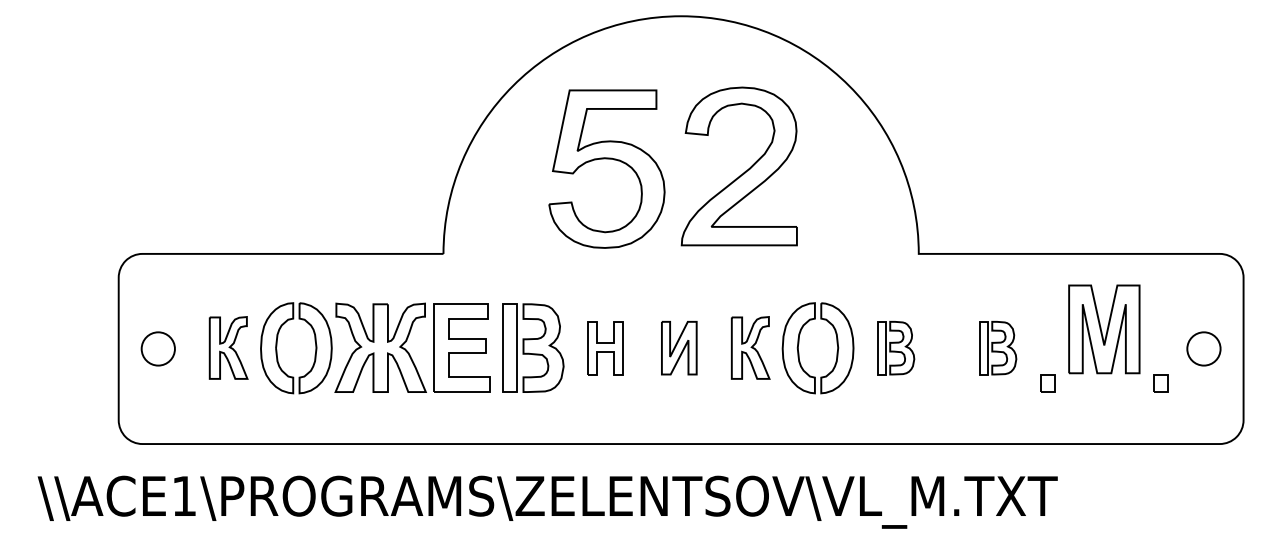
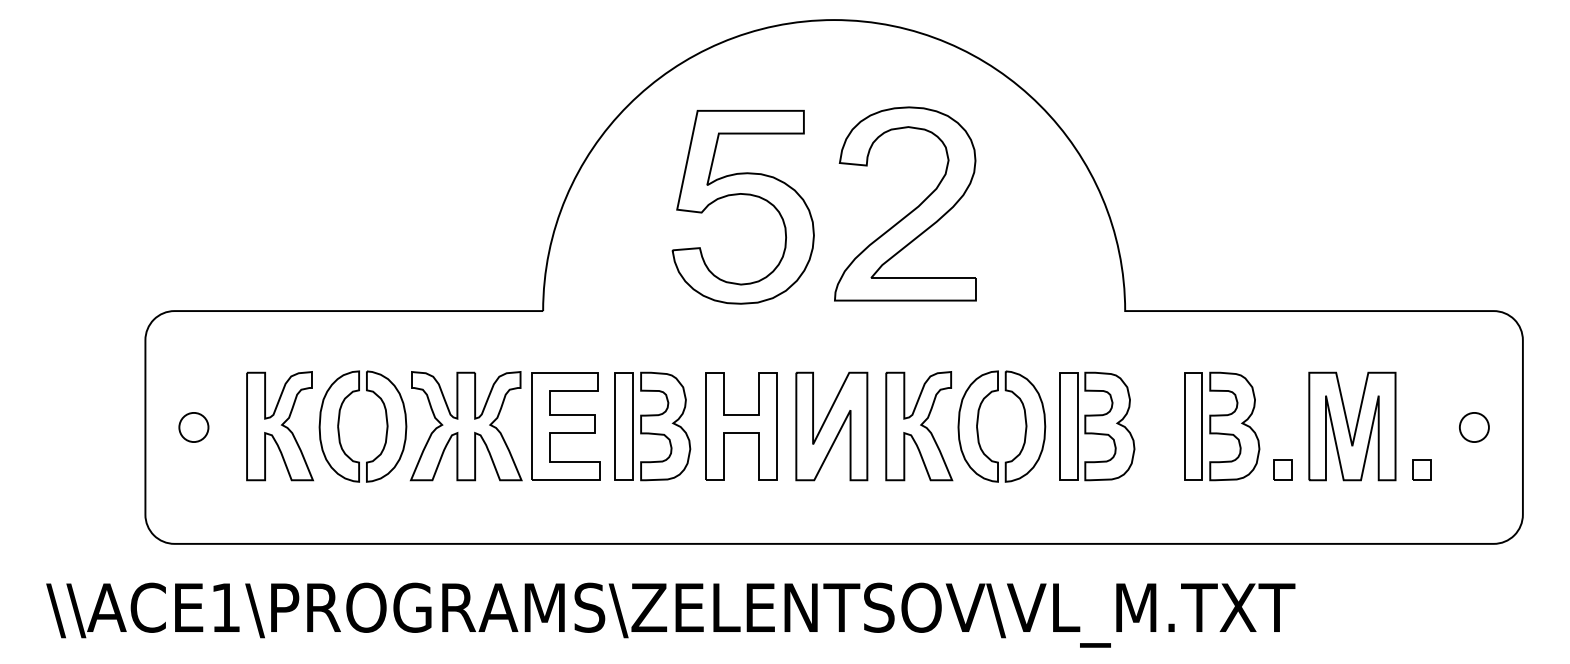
part: (1104, 329) -> (1352, 426), moved
circle: (157, 348) -> (193, 427), size x0.71
part: (228, 348) -> (279, 426), size x1.43
part: (605, 348) -> (741, 426), size x1.67
part: (678, 348) -> (831, 426), size x1.67
part: (750, 348) -> (919, 426), size x1.43
part: (896, 348) -> (1097, 426), size x1.67
part: (998, 348) -> (1222, 426), size x1.67
circle: (1203, 348) -> (1473, 427), size x0.71

